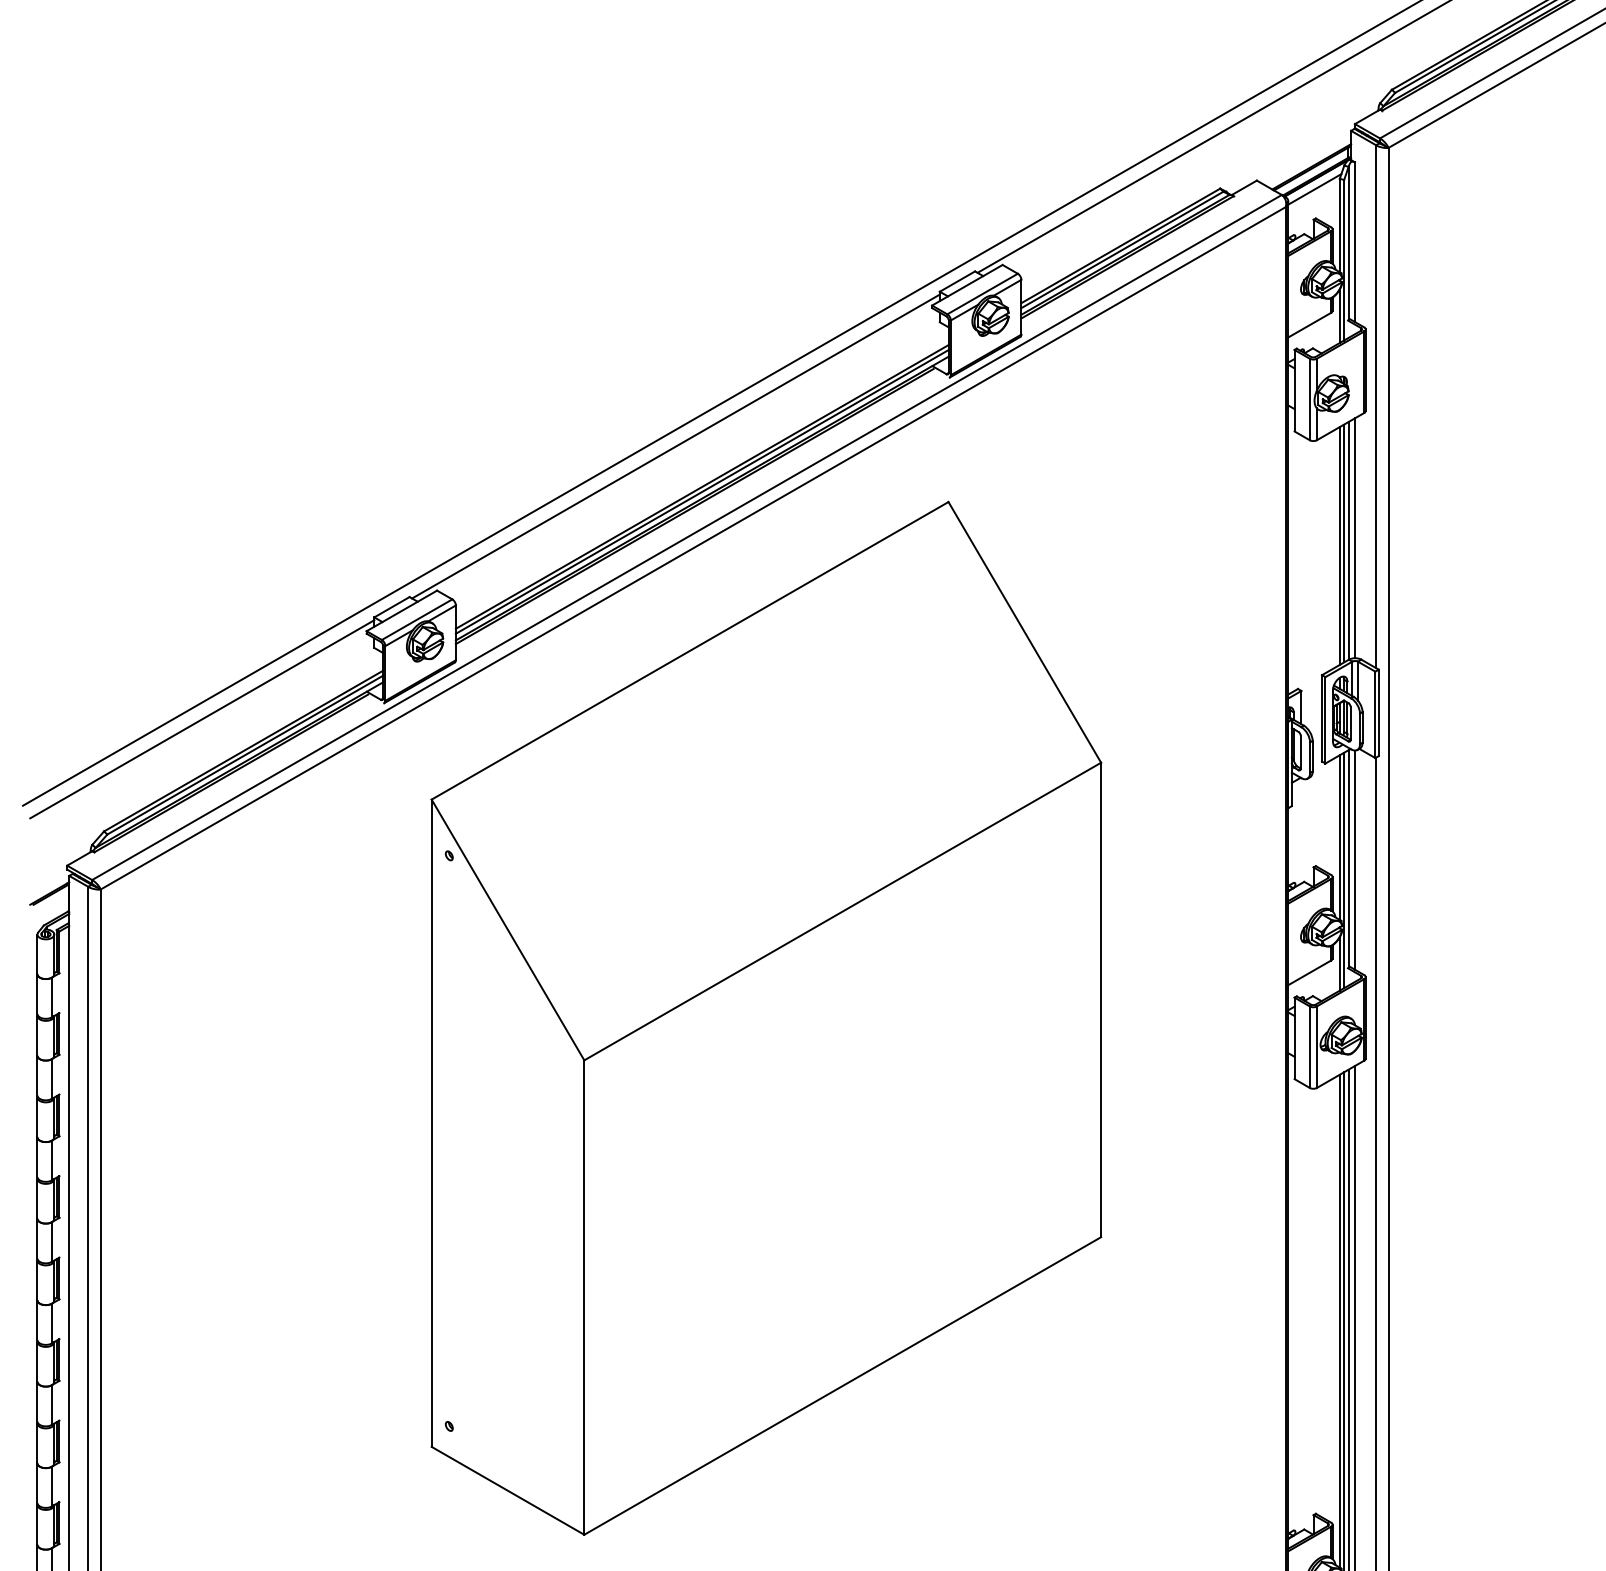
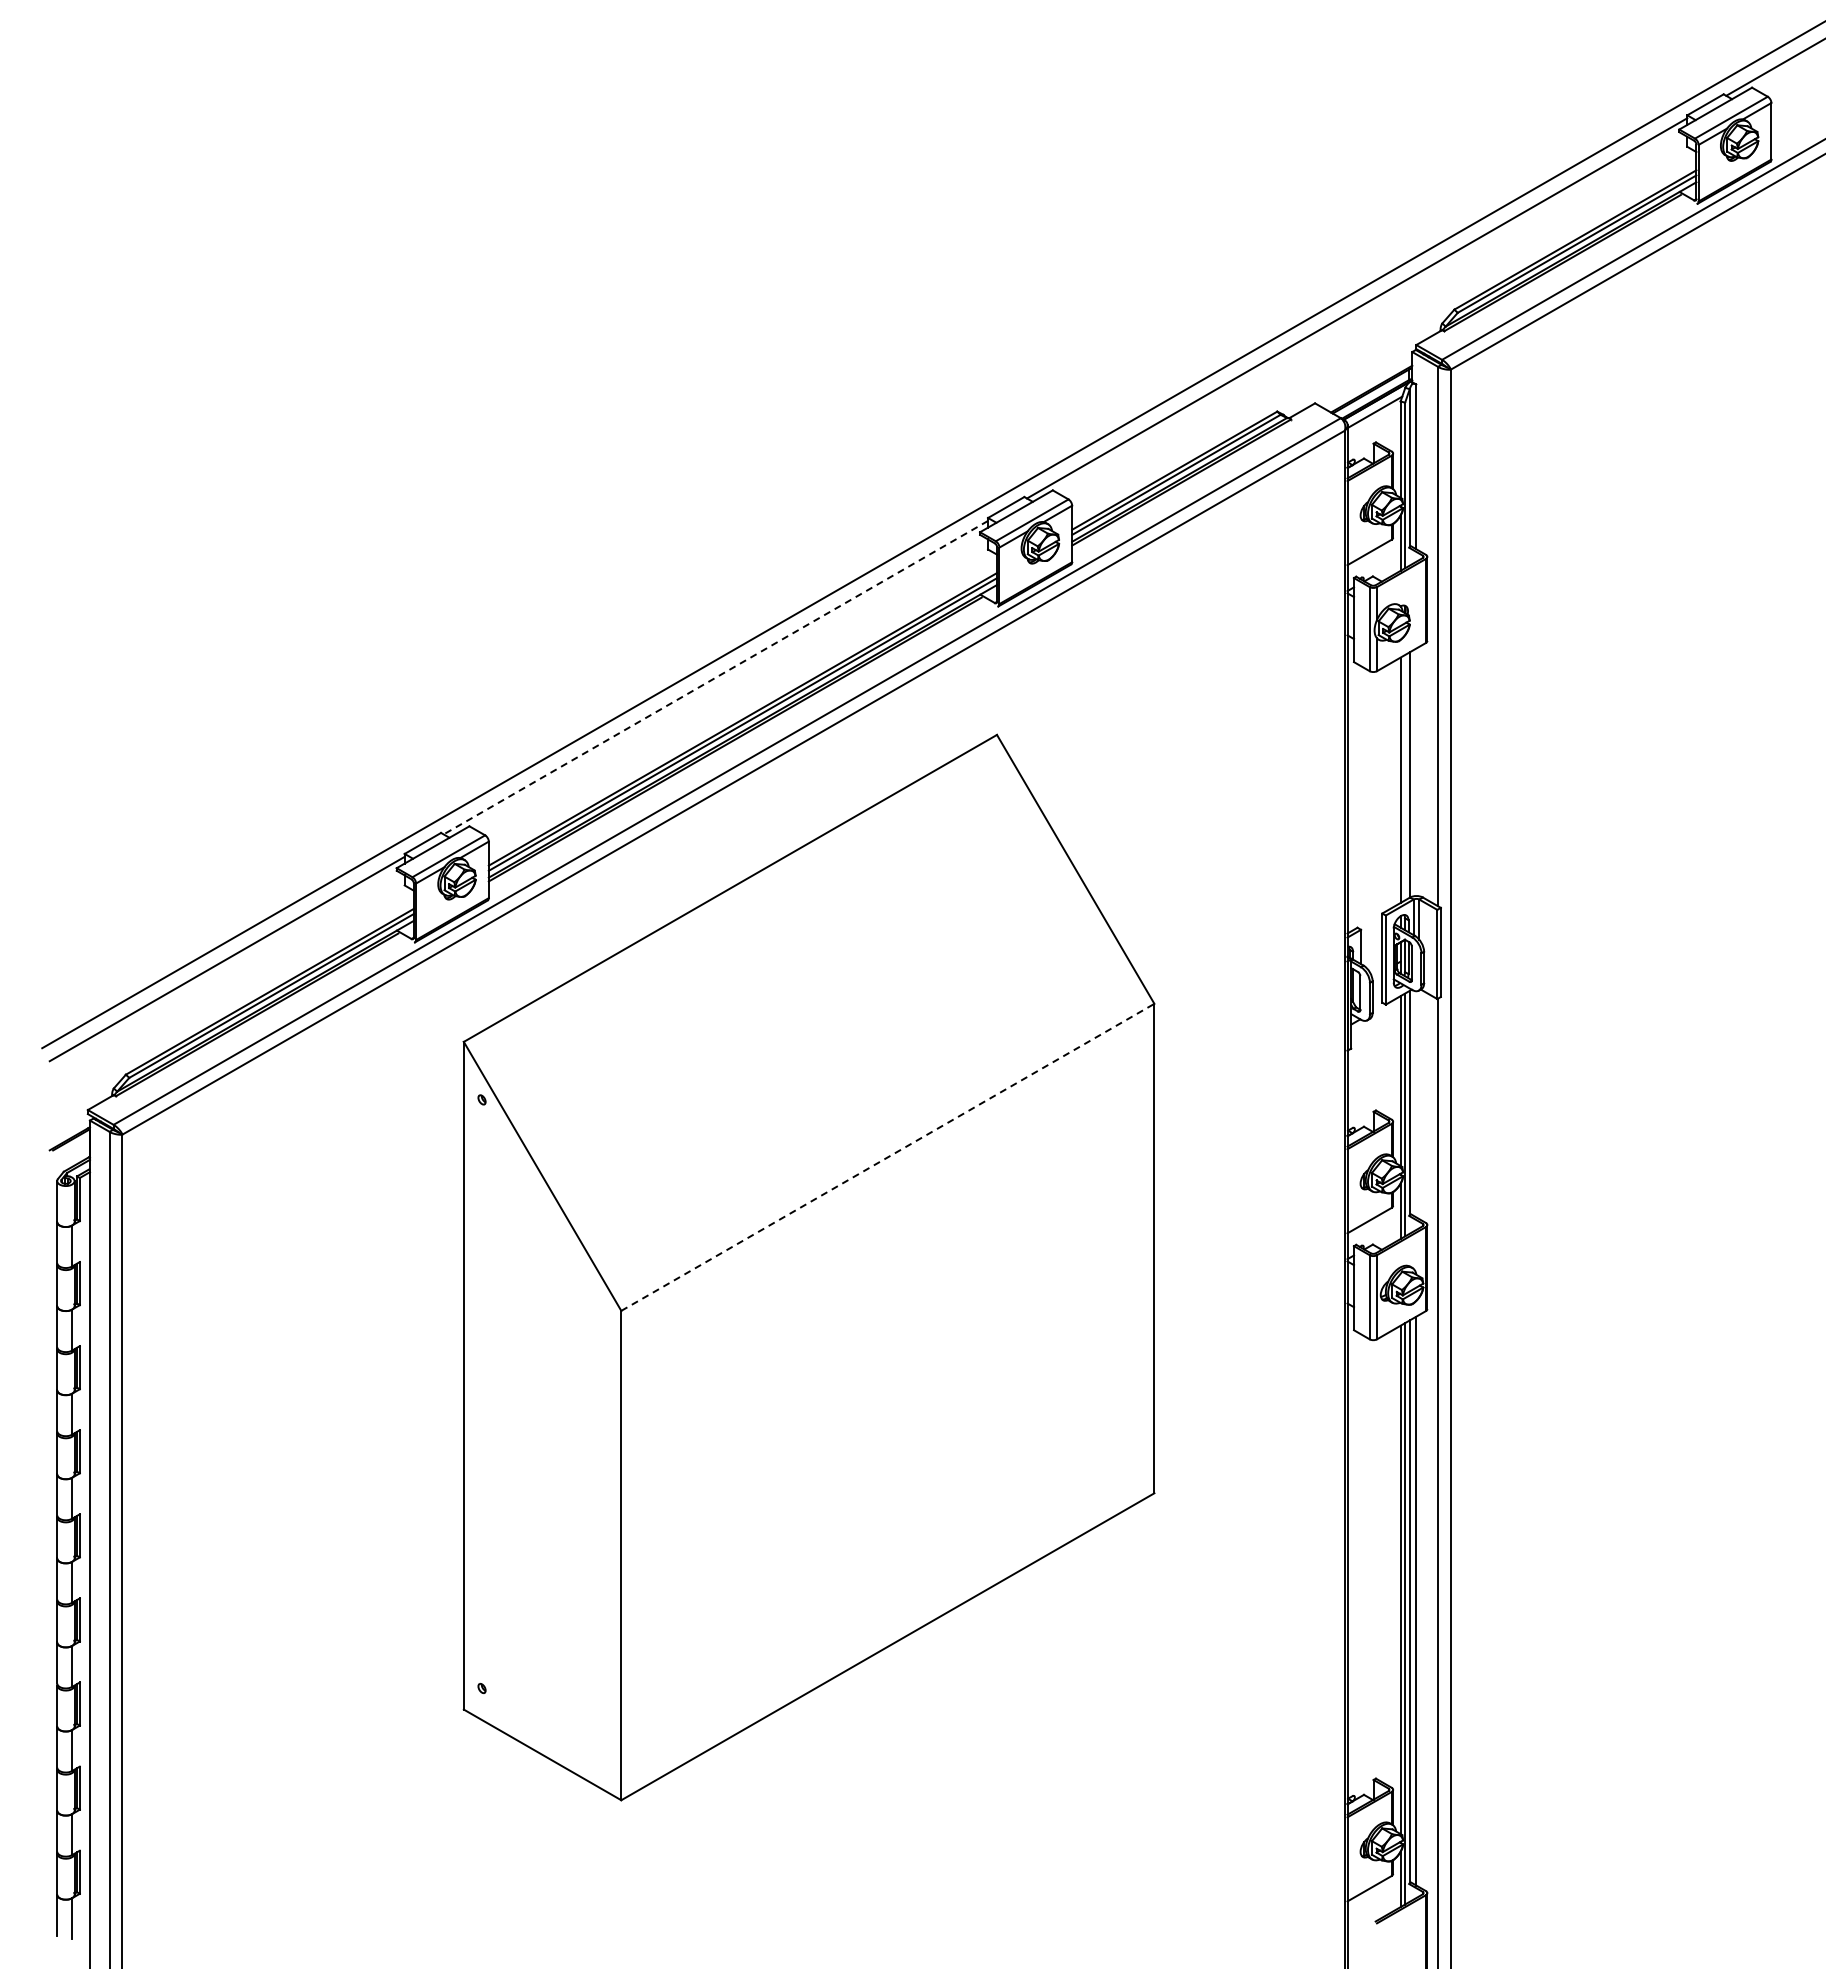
line: (675, 446) -> (715, 677), solid -> dashed
line: (1355, 538) -> (1416, 772), removed
line: (1344, 543) -> (1405, 777), removed
line: (1355, 860) -> (1416, 1104), removed
line: (842, 911) -> (887, 1157), solid -> dashed

